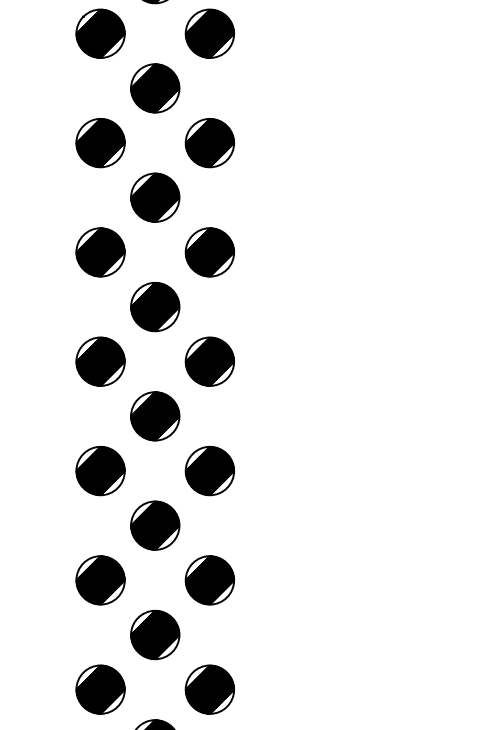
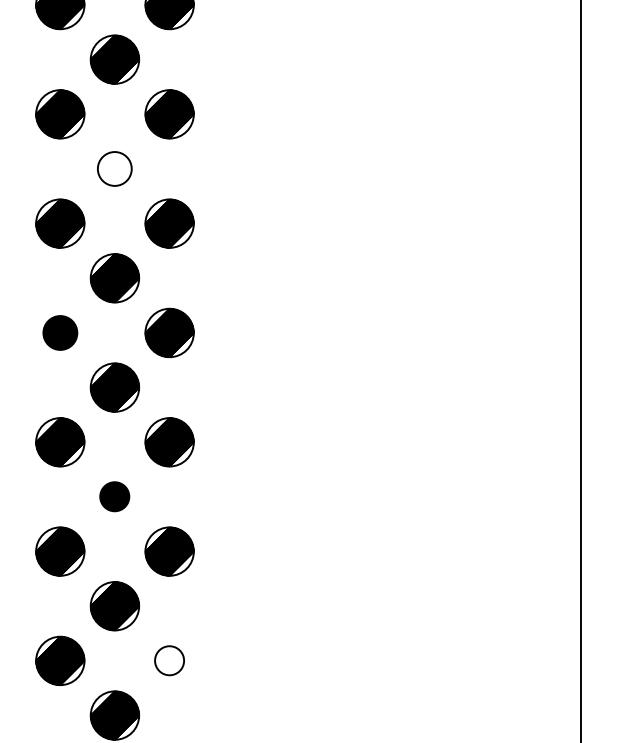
part: (154, 197) -> (114, 168), size x0.7
part: (100, 361) -> (60, 332), size x0.7
part: (154, 525) -> (114, 496), size x0.6
part: (209, 689) -> (169, 660), size x0.6

